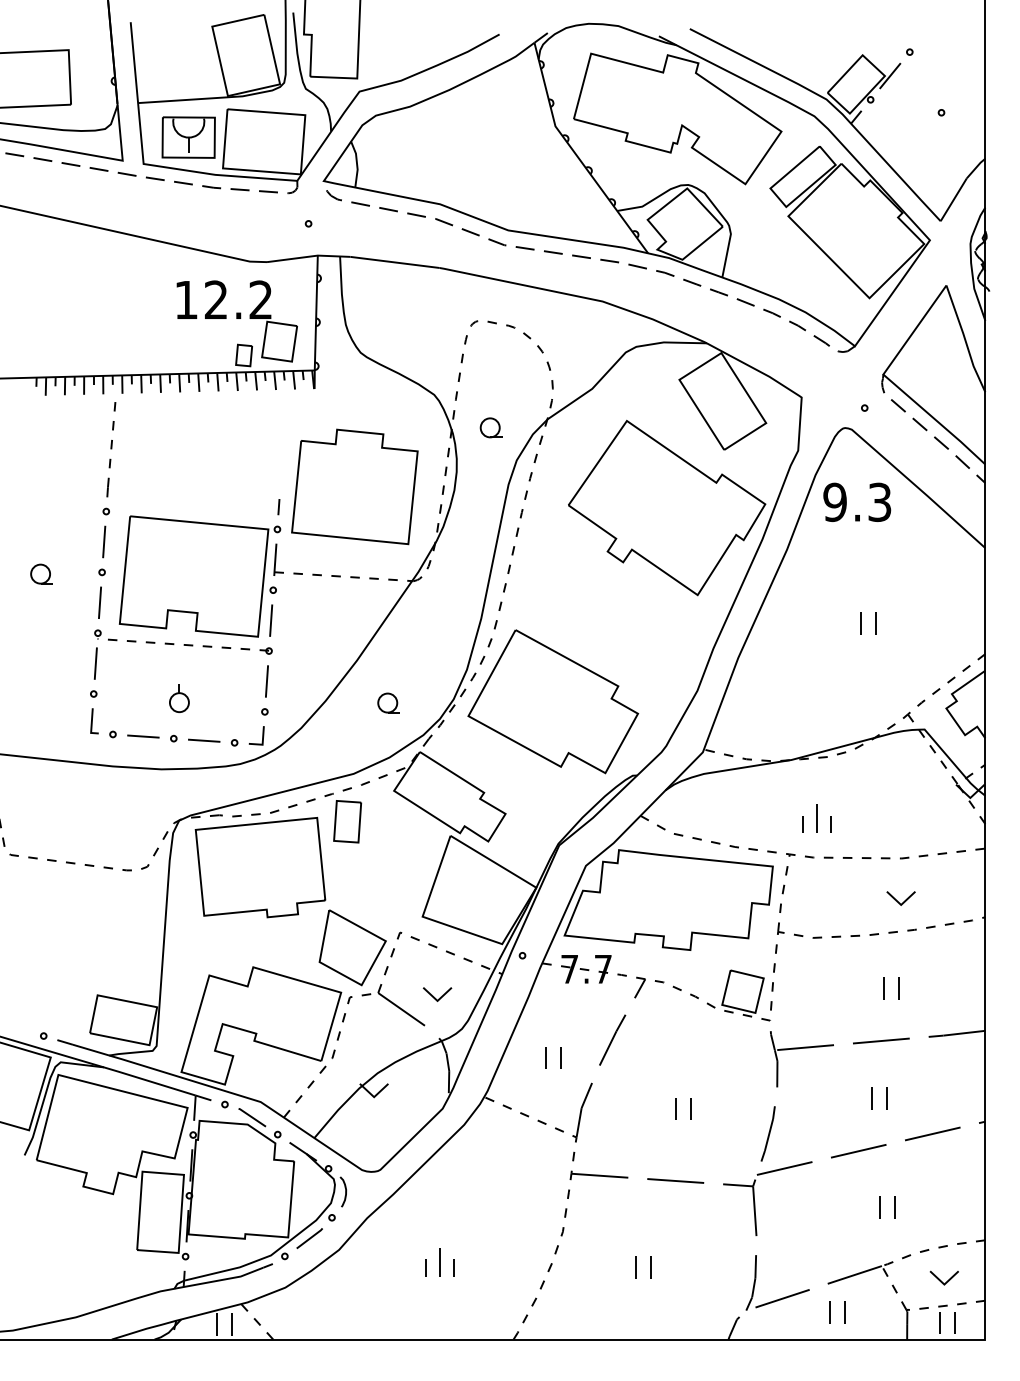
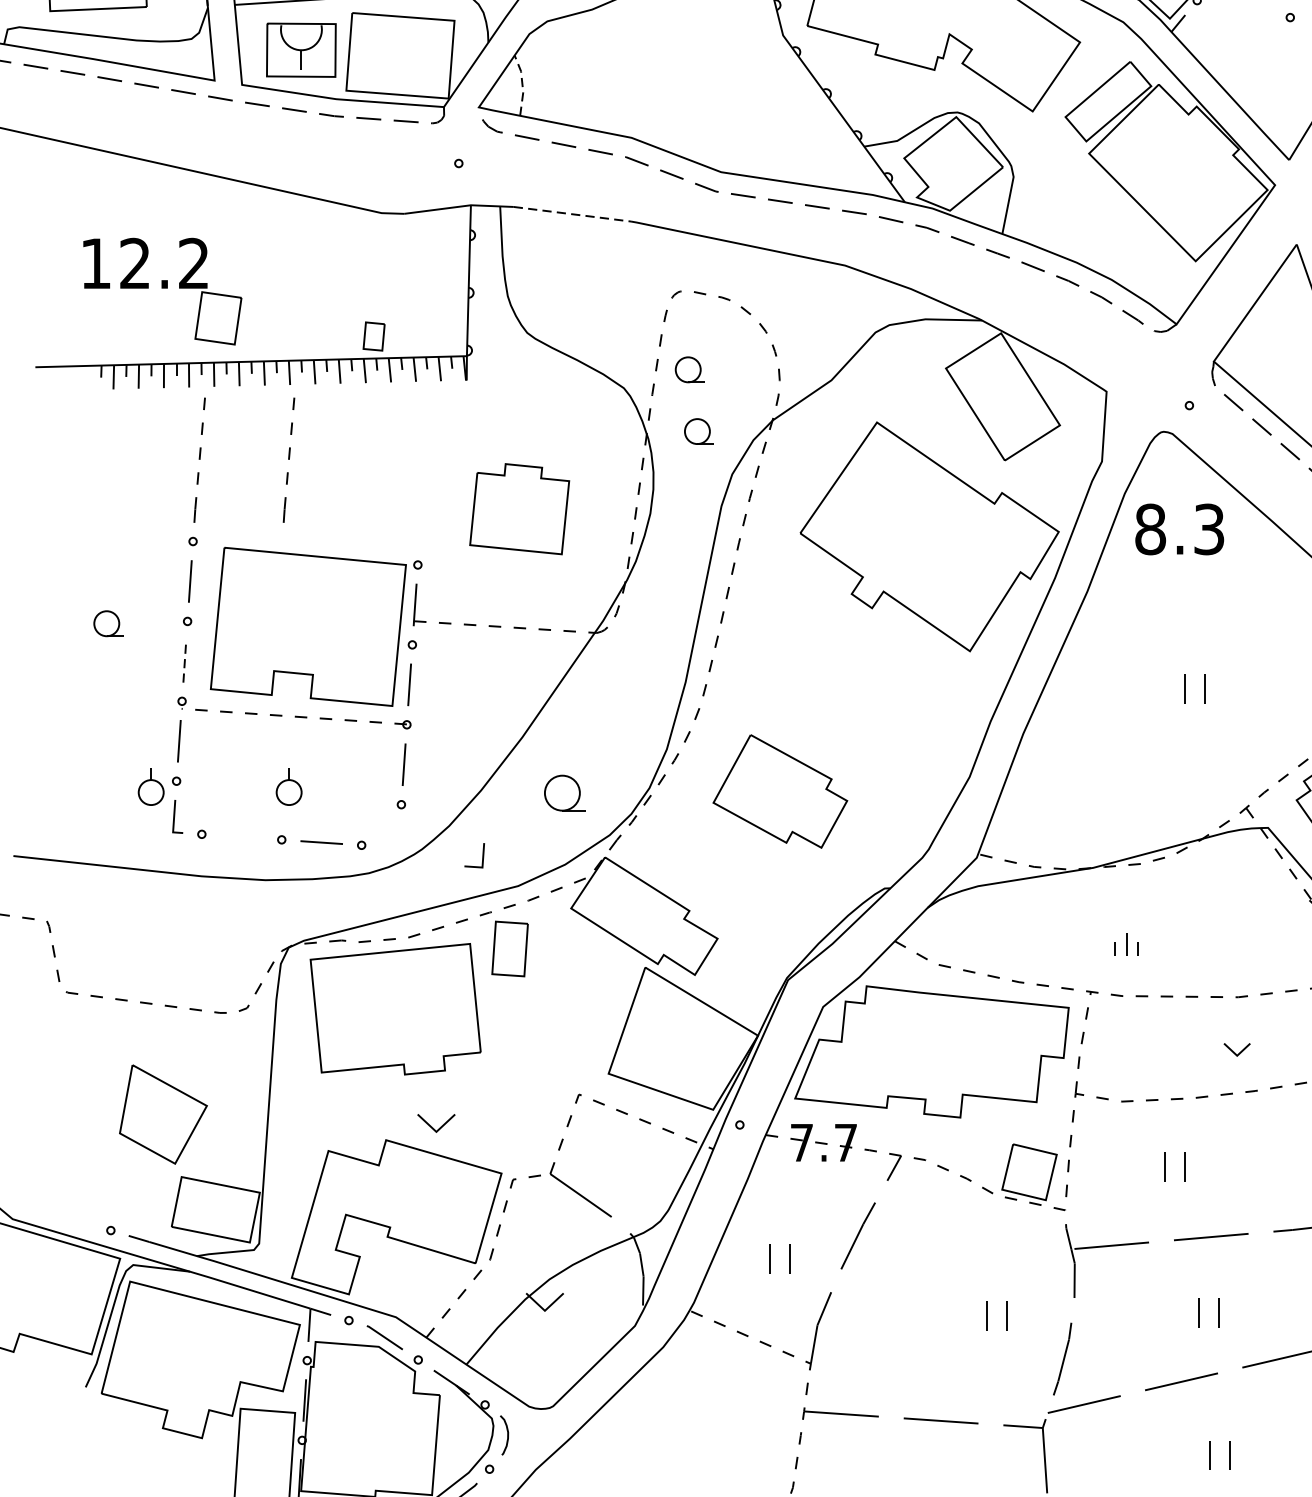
line: (356, 163) -> (521, 84), solid -> dashed
line: (395, 262) -> (572, 214), solid -> dashed
part: (236, 321) -> (161, 291), moved
part: (483, 380) -> (688, 369), added
part: (179, 449) -> (289, 459), added
part: (354, 486) -> (519, 508), size x0.6
text: (834, 502) -> (1149, 529), 9.3 -> 8.3
line: (278, 507) -> (419, 536), removed
line: (100, 602) -> (185, 660), solid -> dashed
part: (74, 698) -> (151, 787), added
part: (553, 701) -> (780, 791), size x0.6
part: (388, 702) -> (563, 792), size x1.4
line: (262, 735) -> (482, 855), moved
line: (143, 736) -> (241, 837), removed
part: (816, 818) -> (1126, 944), size x0.6
part: (900, 898) -> (1236, 1049), size x0.7
part: (352, 947) -> (163, 1114), moved
part: (884, 988) -> (1166, 1166), moved
part: (437, 994) -> (436, 1123), moved
part: (676, 1108) -> (988, 1315), moved

